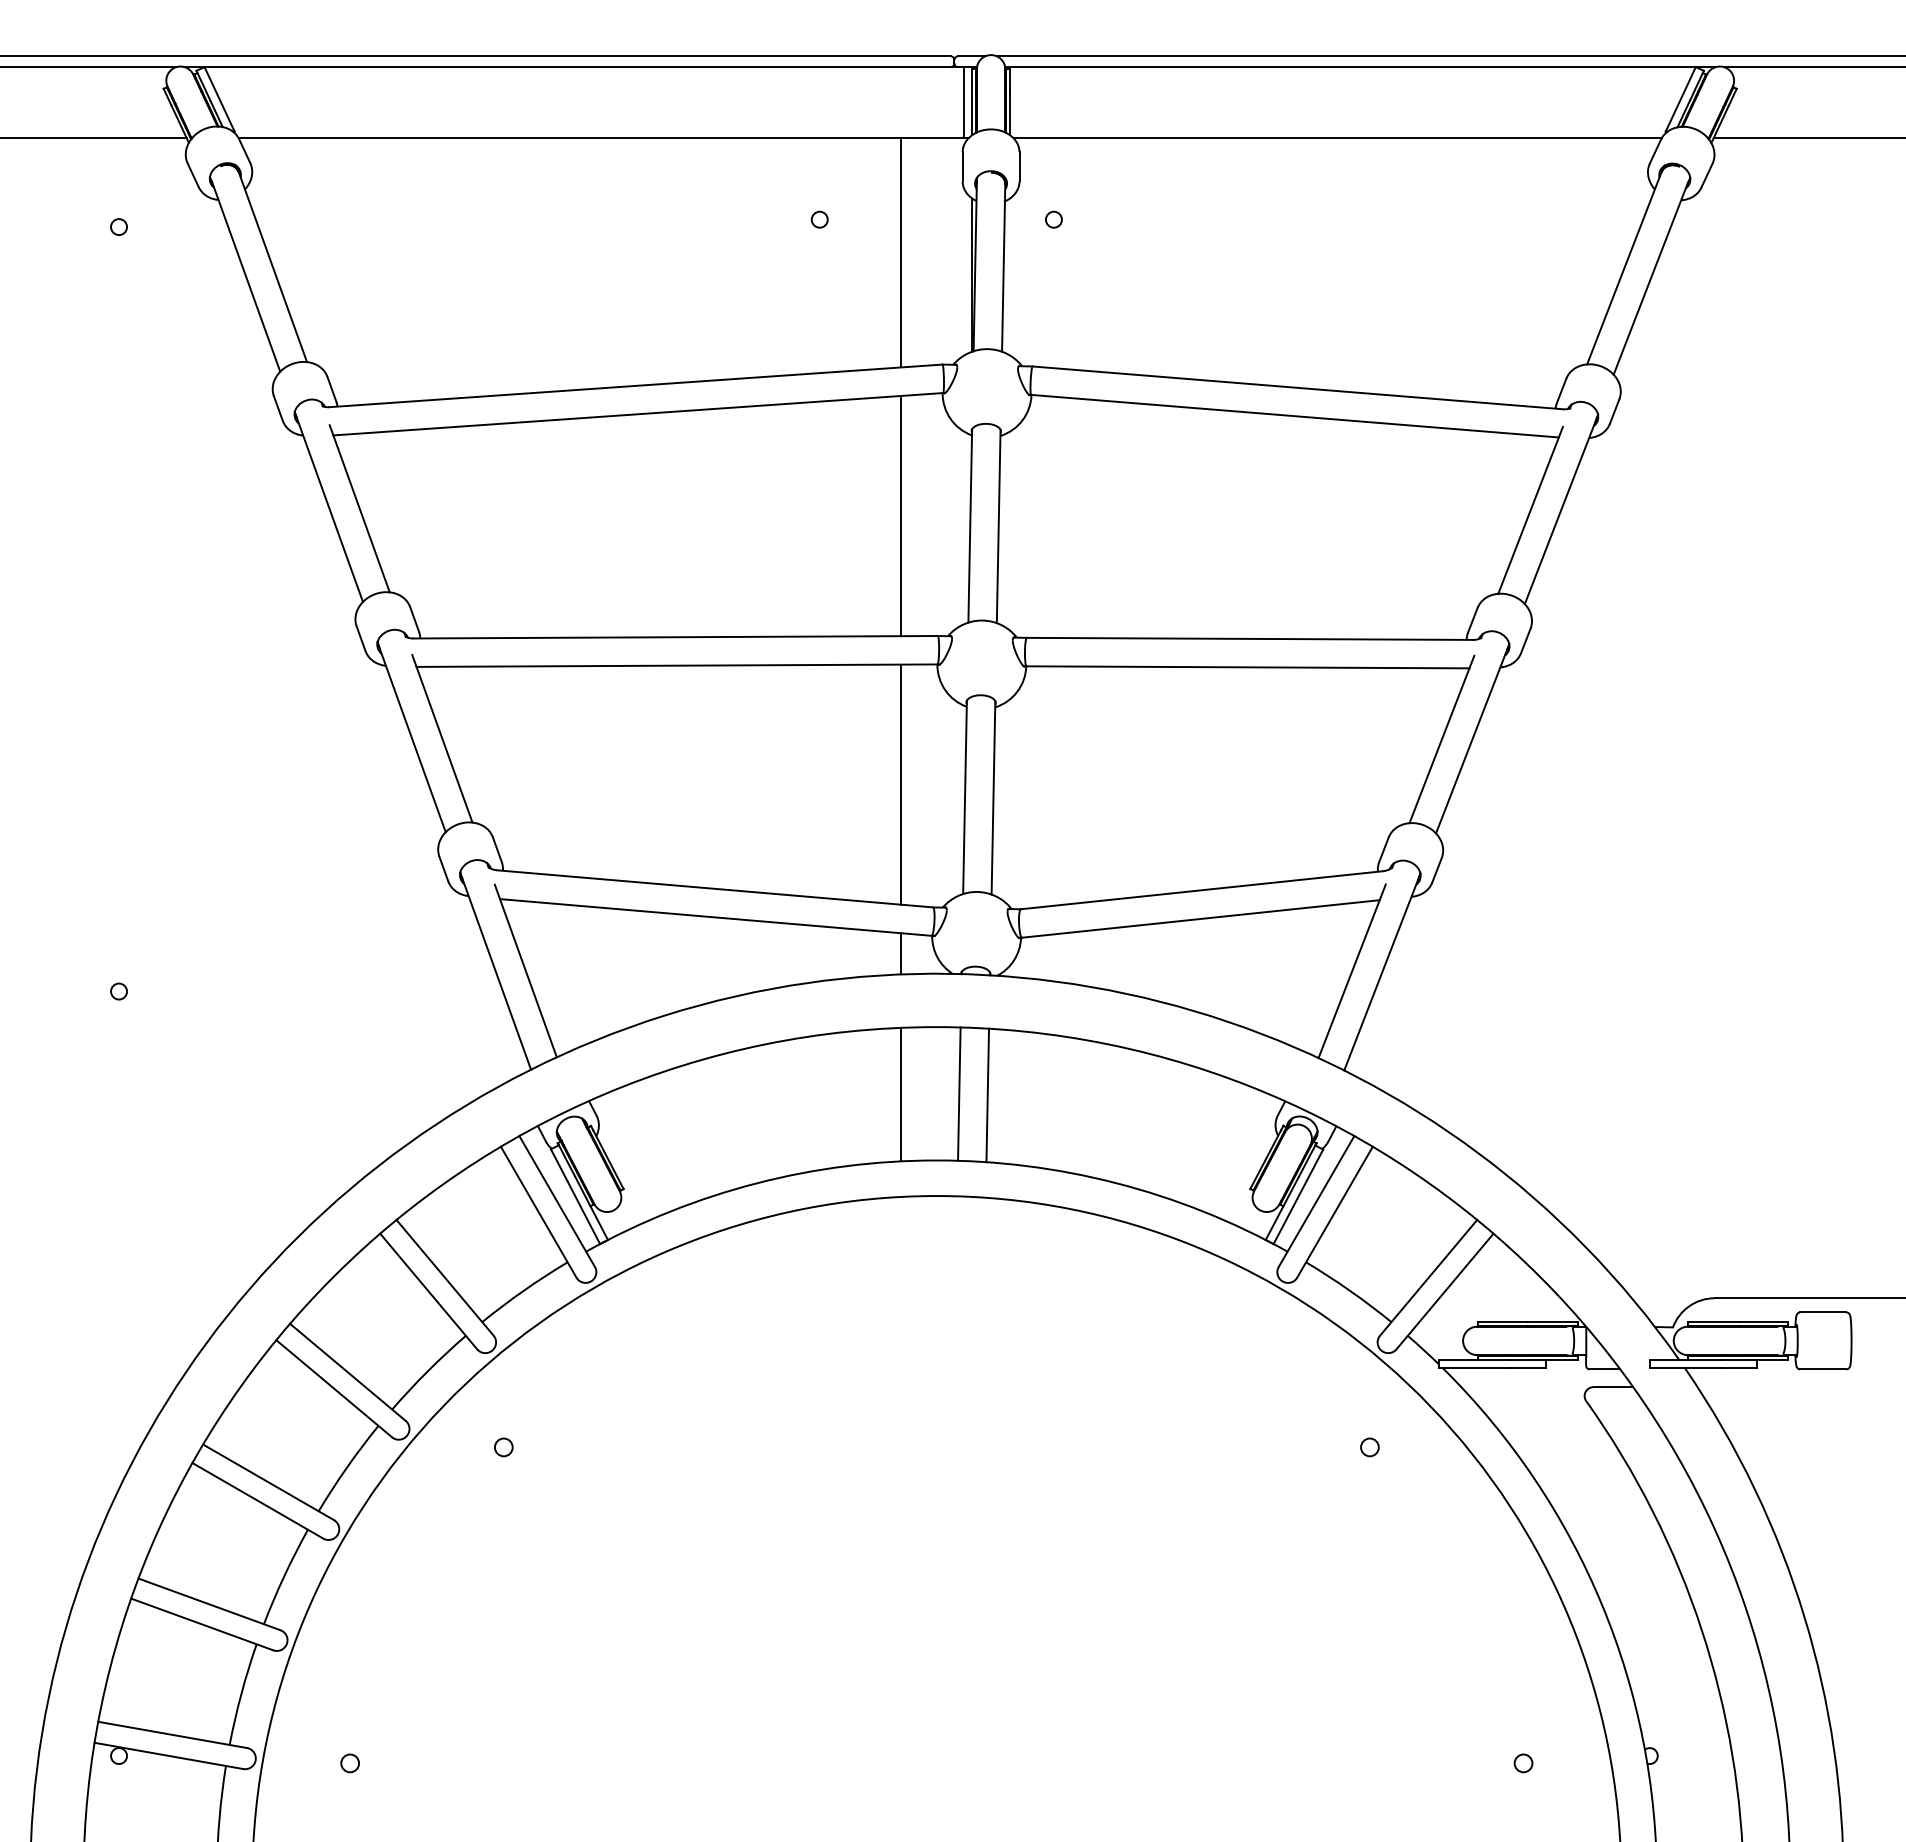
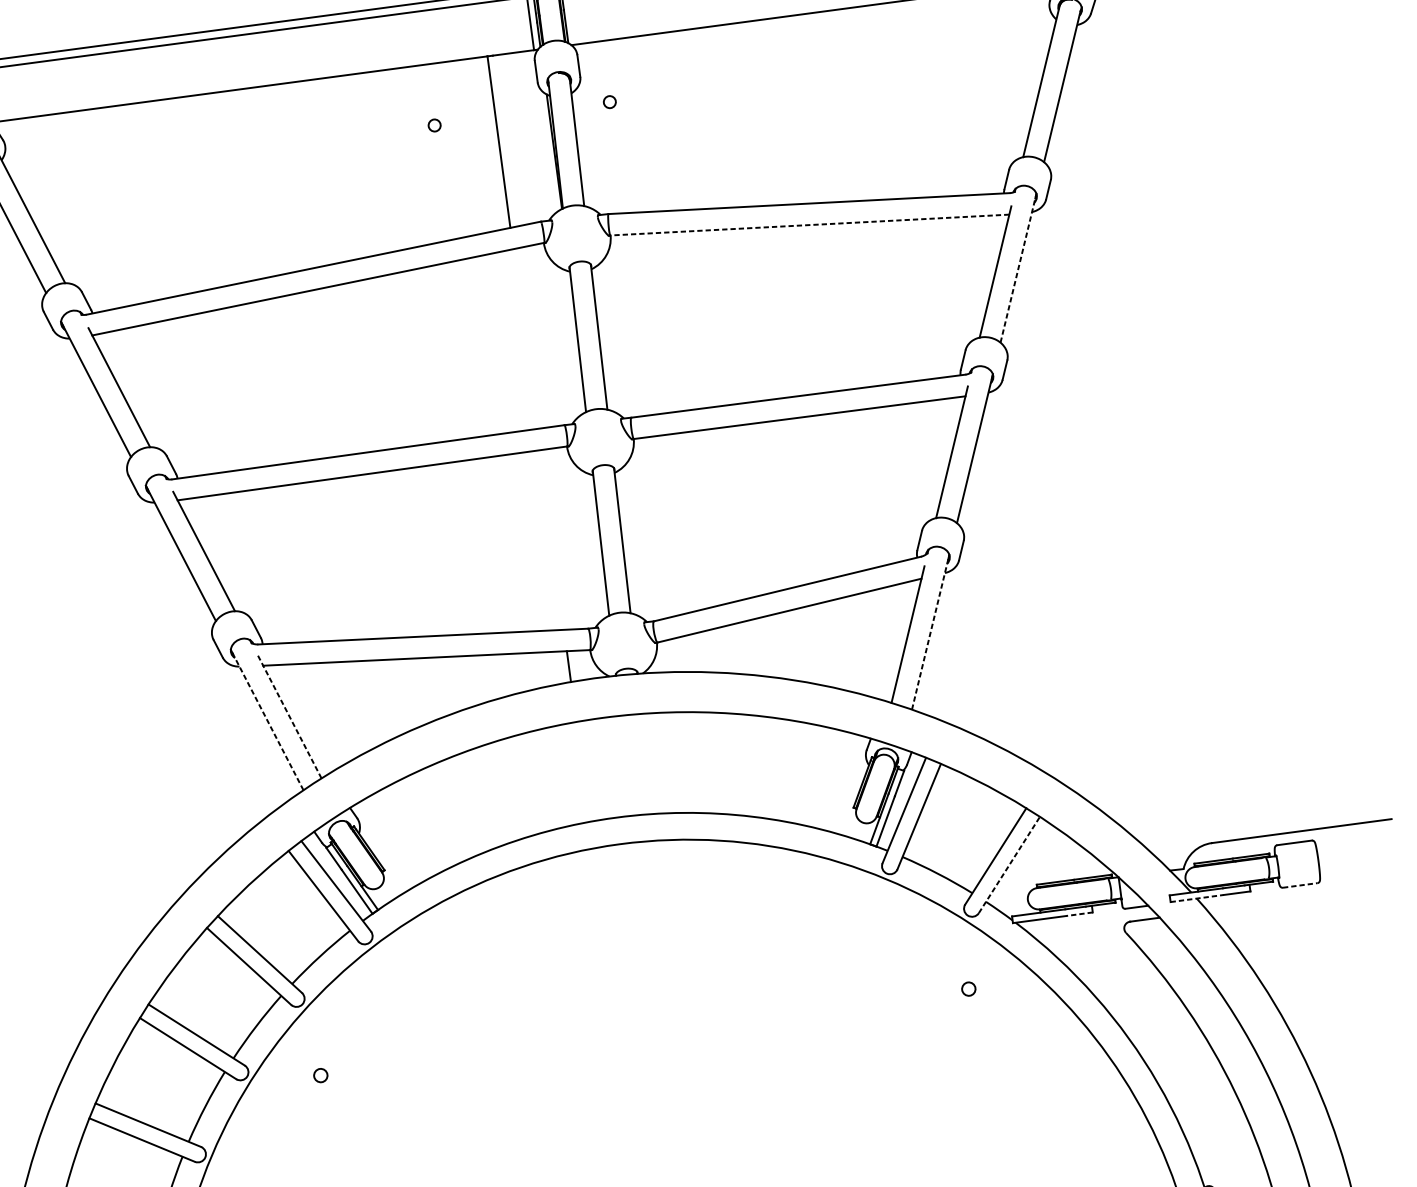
line: (1294, 416) -> (809, 225), solid -> dashed
line: (1561, 509) -> (1018, 268), solid -> dashed
line: (901, 515) -> (525, 338), removed
line: (901, 784) -> (552, 539), removed
line: (525, 970) -> (289, 716), solid -> dashed
line: (495, 971) -> (267, 720), solid -> dashed
line: (1382, 972) -> (930, 632), solid -> dashed
line: (959, 1093) -> (626, 765), removed
line: (901, 1094) -> (583, 771), removed
line: (987, 1095) -> (647, 764), removed
line: (1444, 1291) -> (1009, 865), solid -> dashed
line: (1528, 1368) -> (1079, 914), solid -> dashed
line: (1685, 1368) -> (1197, 898), solid -> dashed
line: (1823, 1369) -> (1300, 885), solid -> dashed

